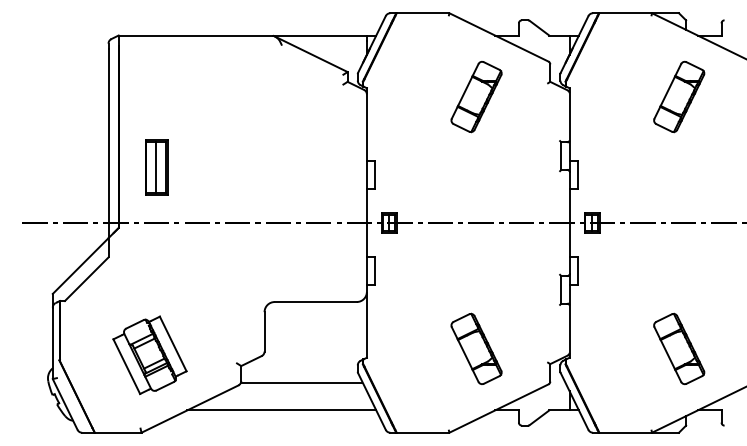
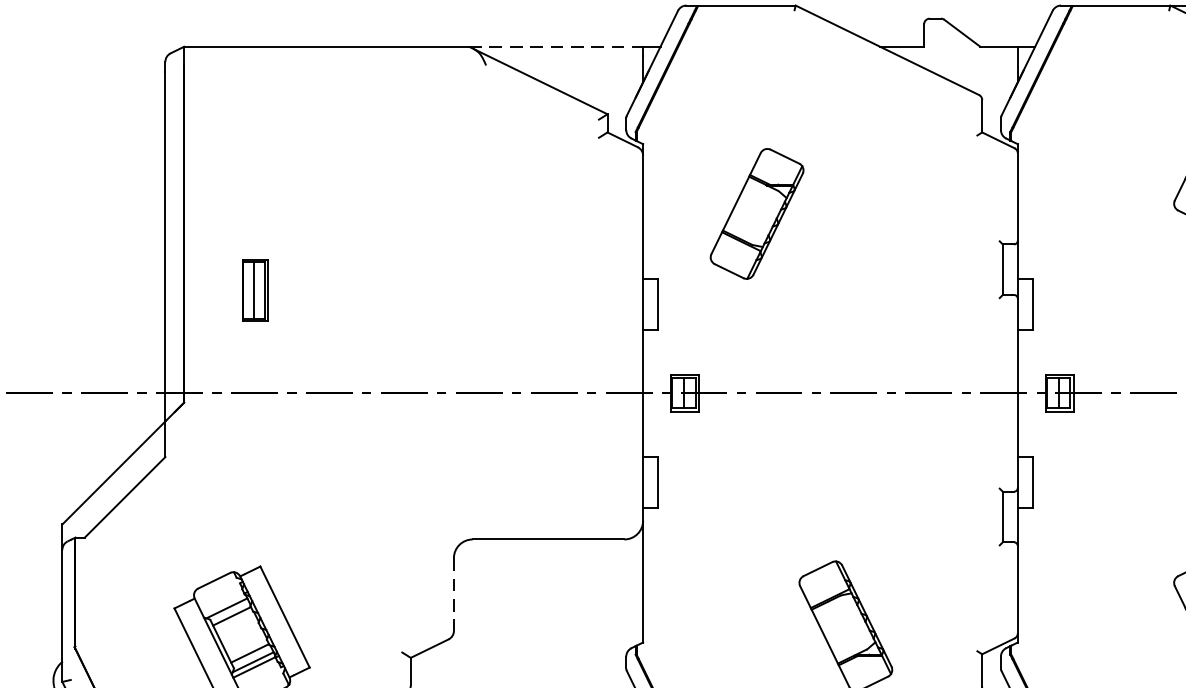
line: (320, 35) -> (557, 46), solid -> dashed
part: (476, 97) -> (756, 214), moved
part: (156, 167) -> (254, 290), size x0.6
line: (264, 331) -> (453, 593), solid -> dashed

